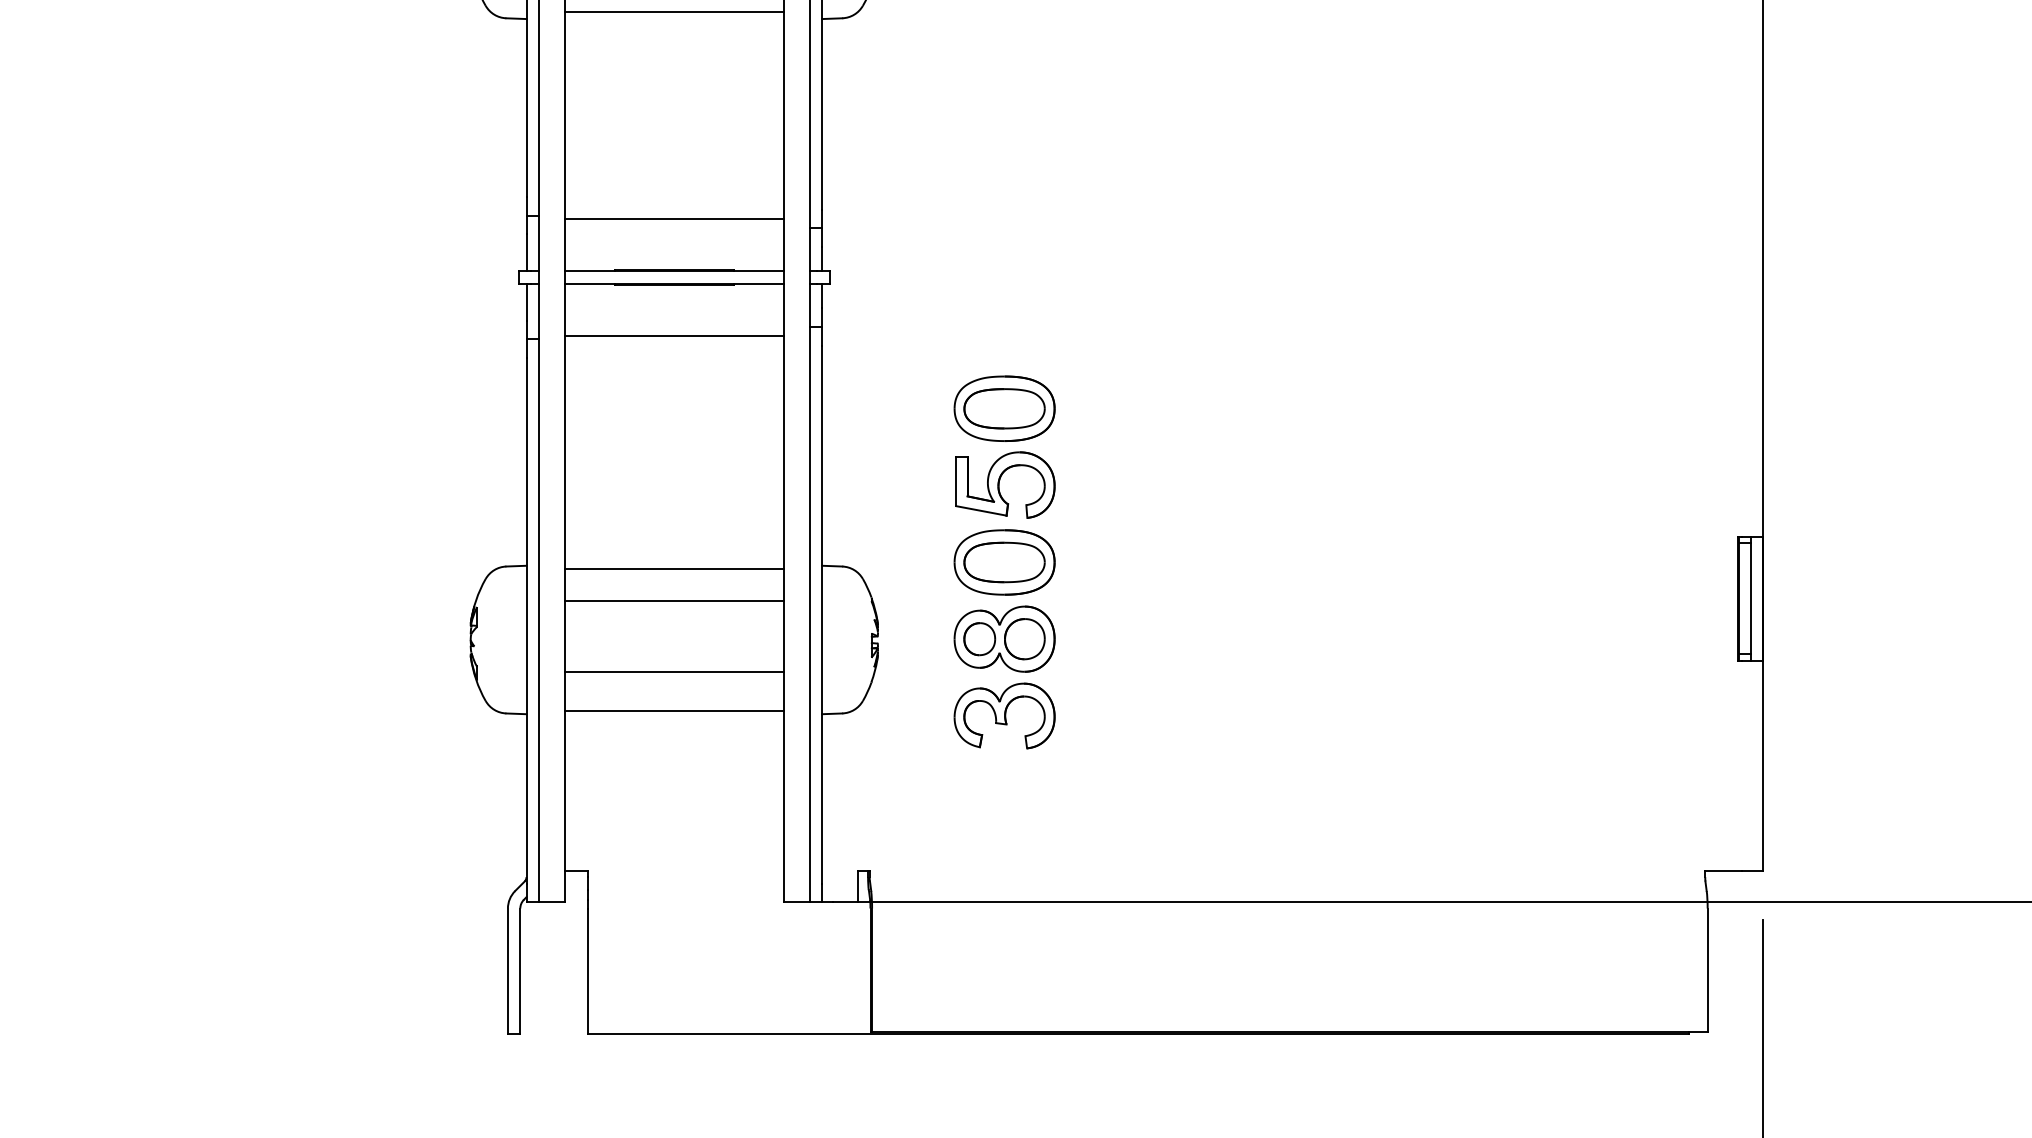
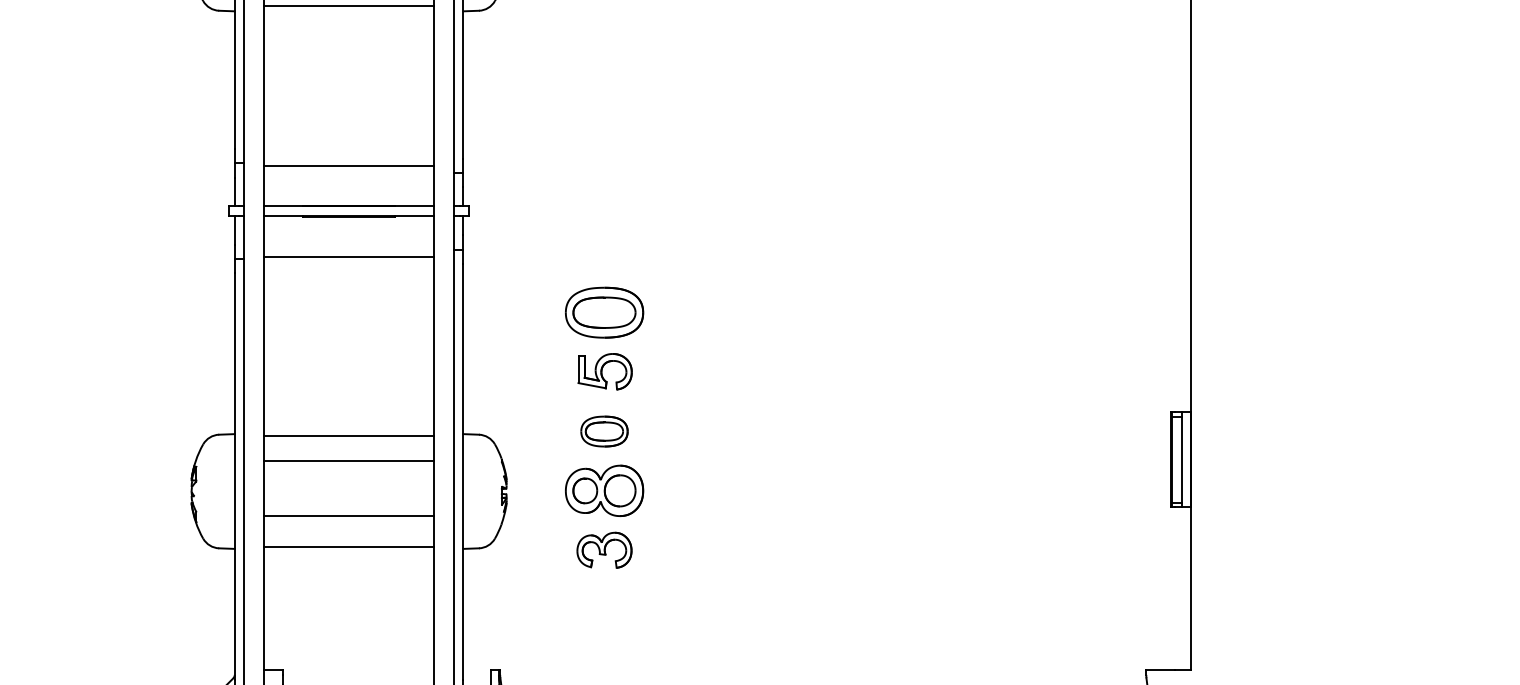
part: (1005, 484) -> (605, 371), size x0.7
part: (1004, 562) -> (604, 431), size x0.6
part: (1004, 715) -> (604, 549), size x0.7

